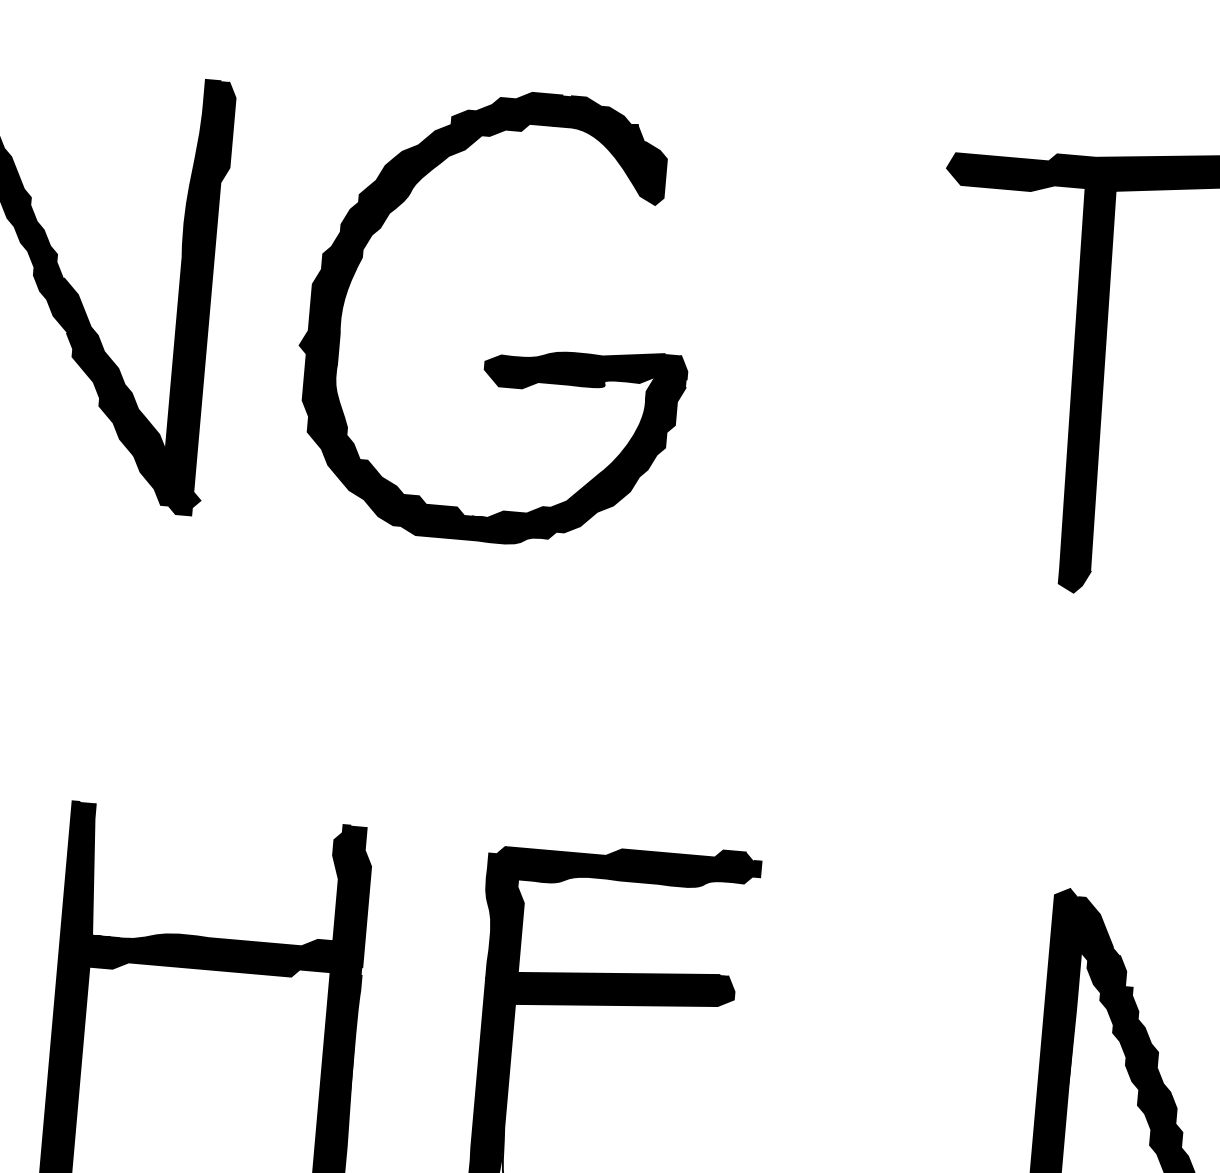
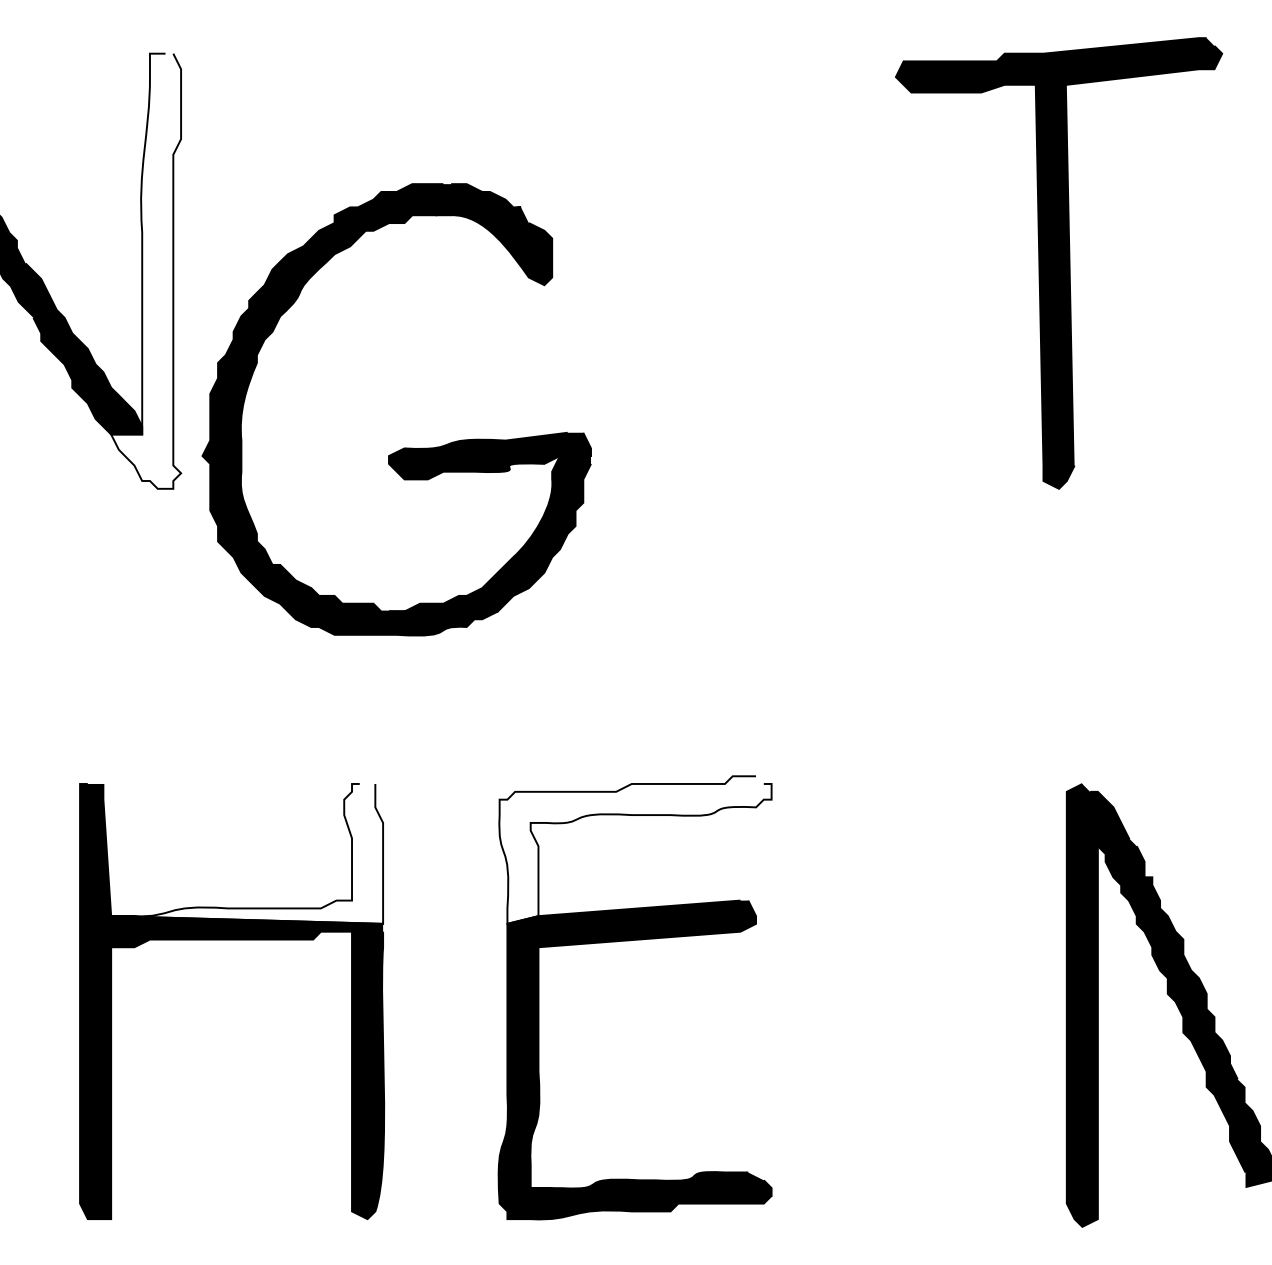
fill: (183, 295) -> (146, 270), removed
part: (500, 354) -> (403, 447), moved
fill: (233, 885) -> (247, 853), removed
fill: (620, 915) -> (635, 849), removed

